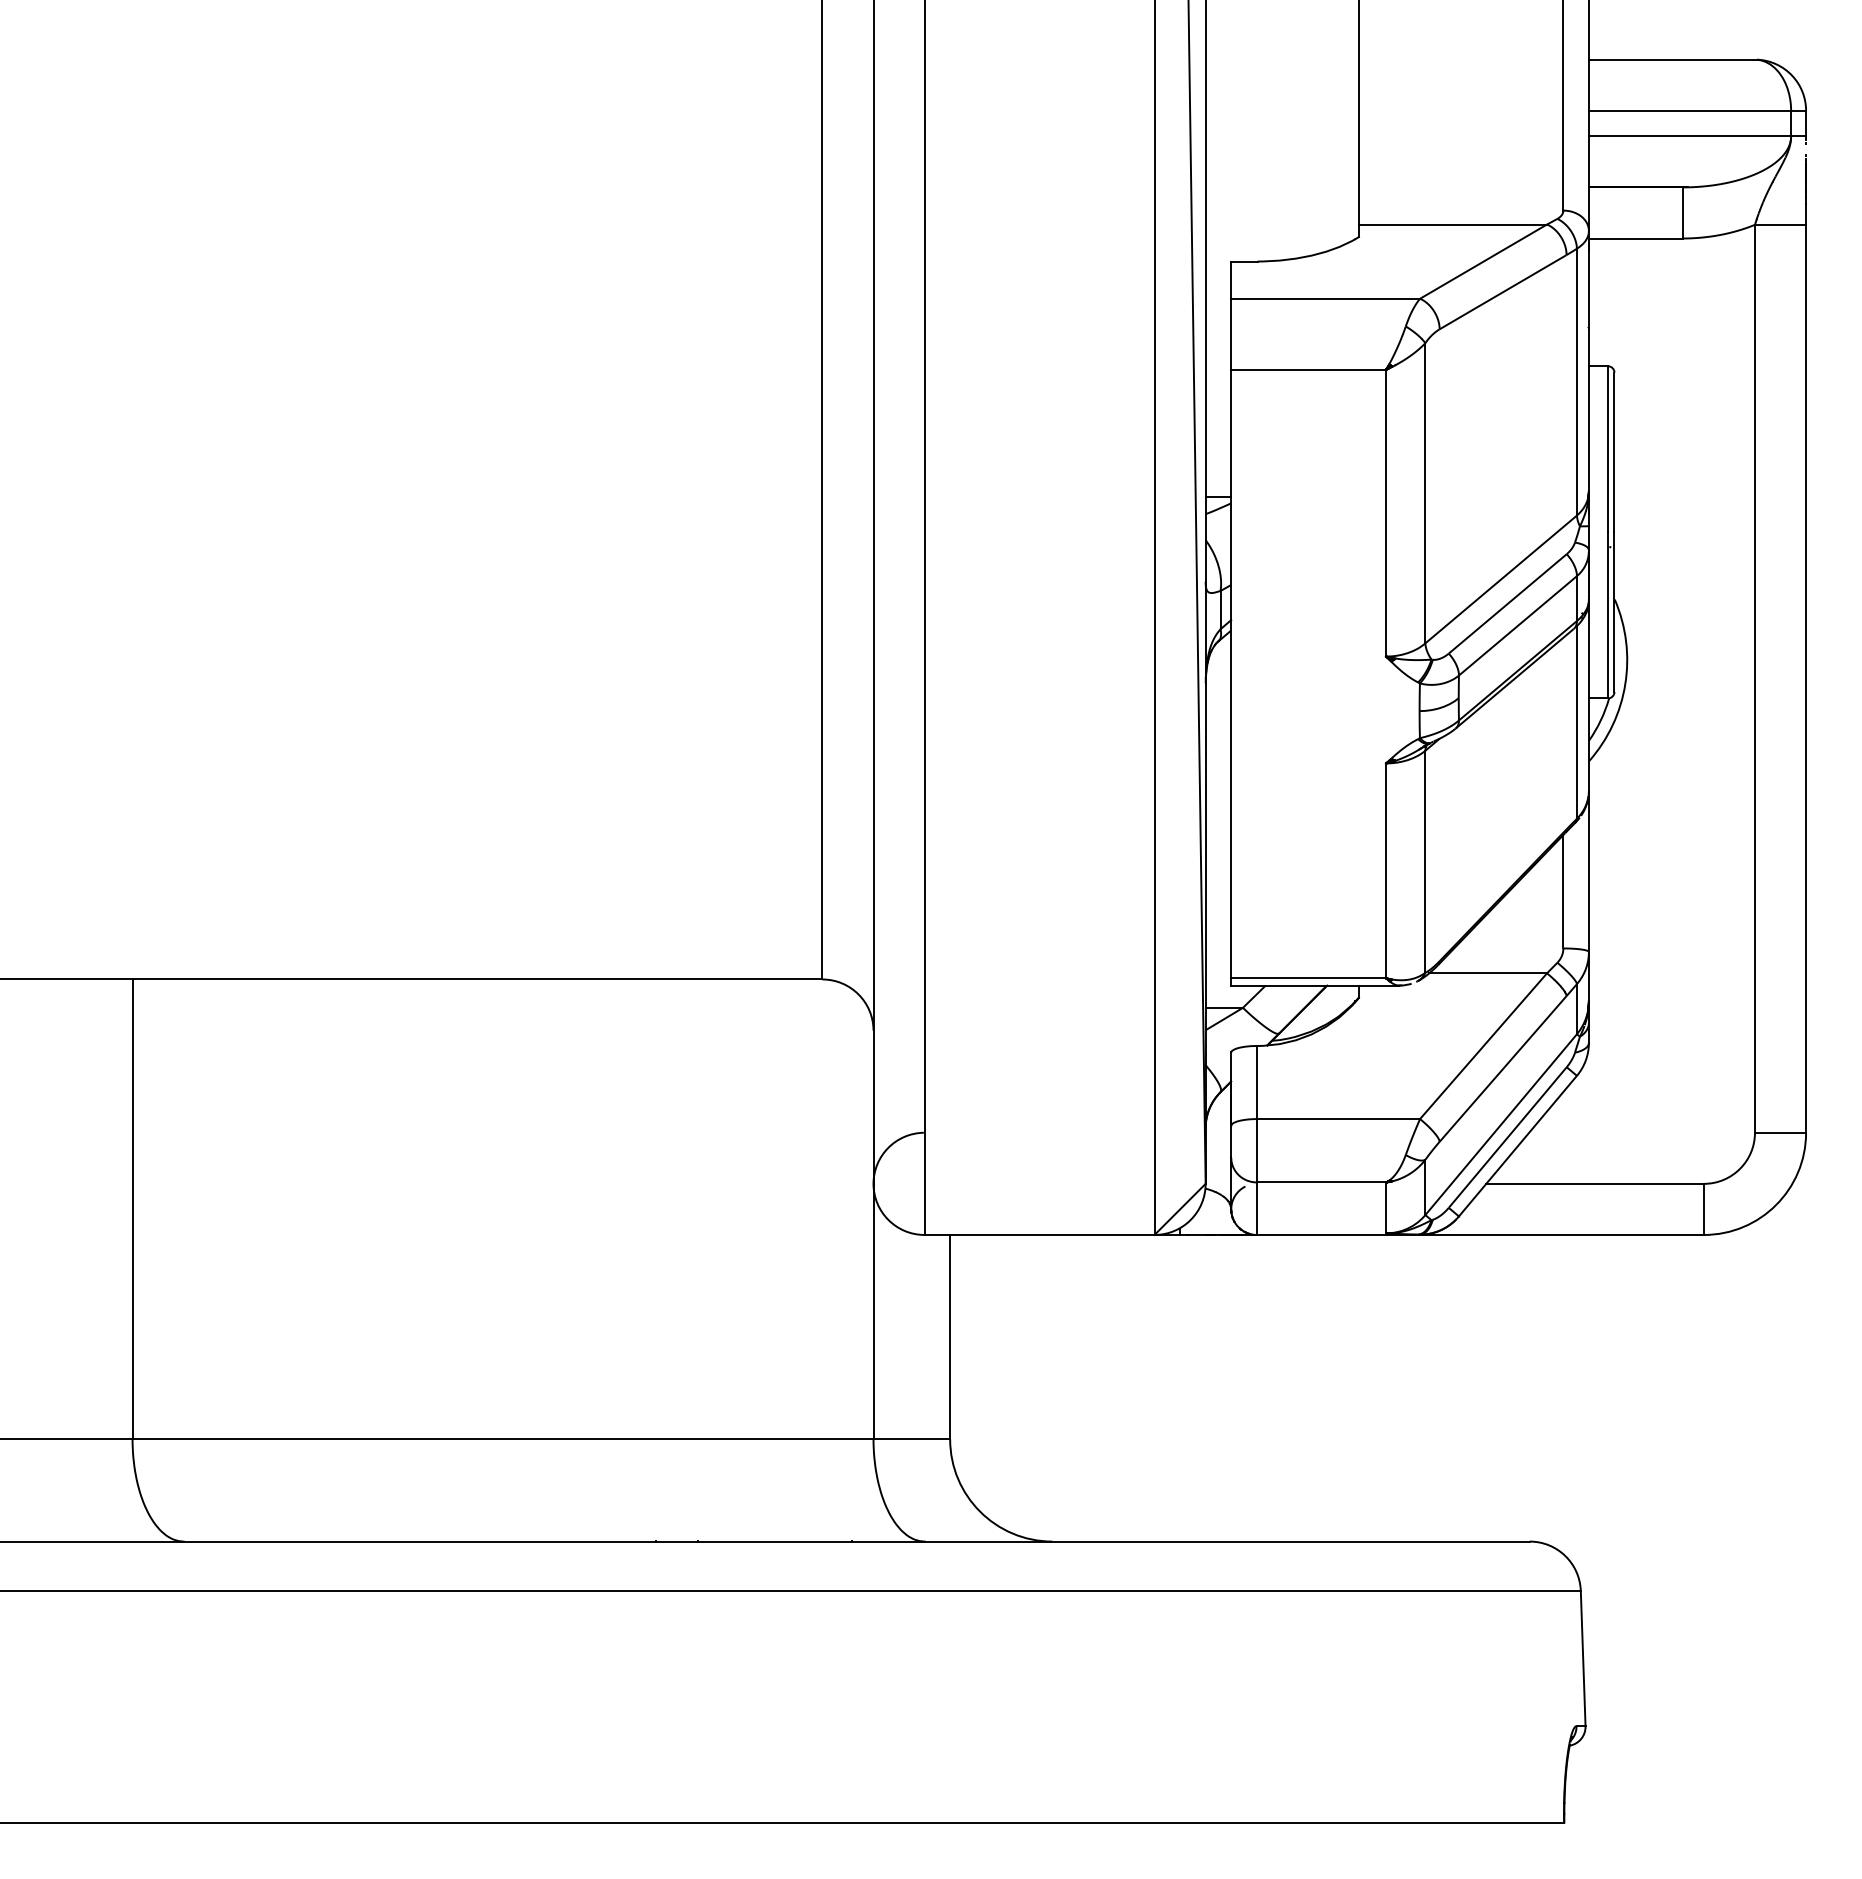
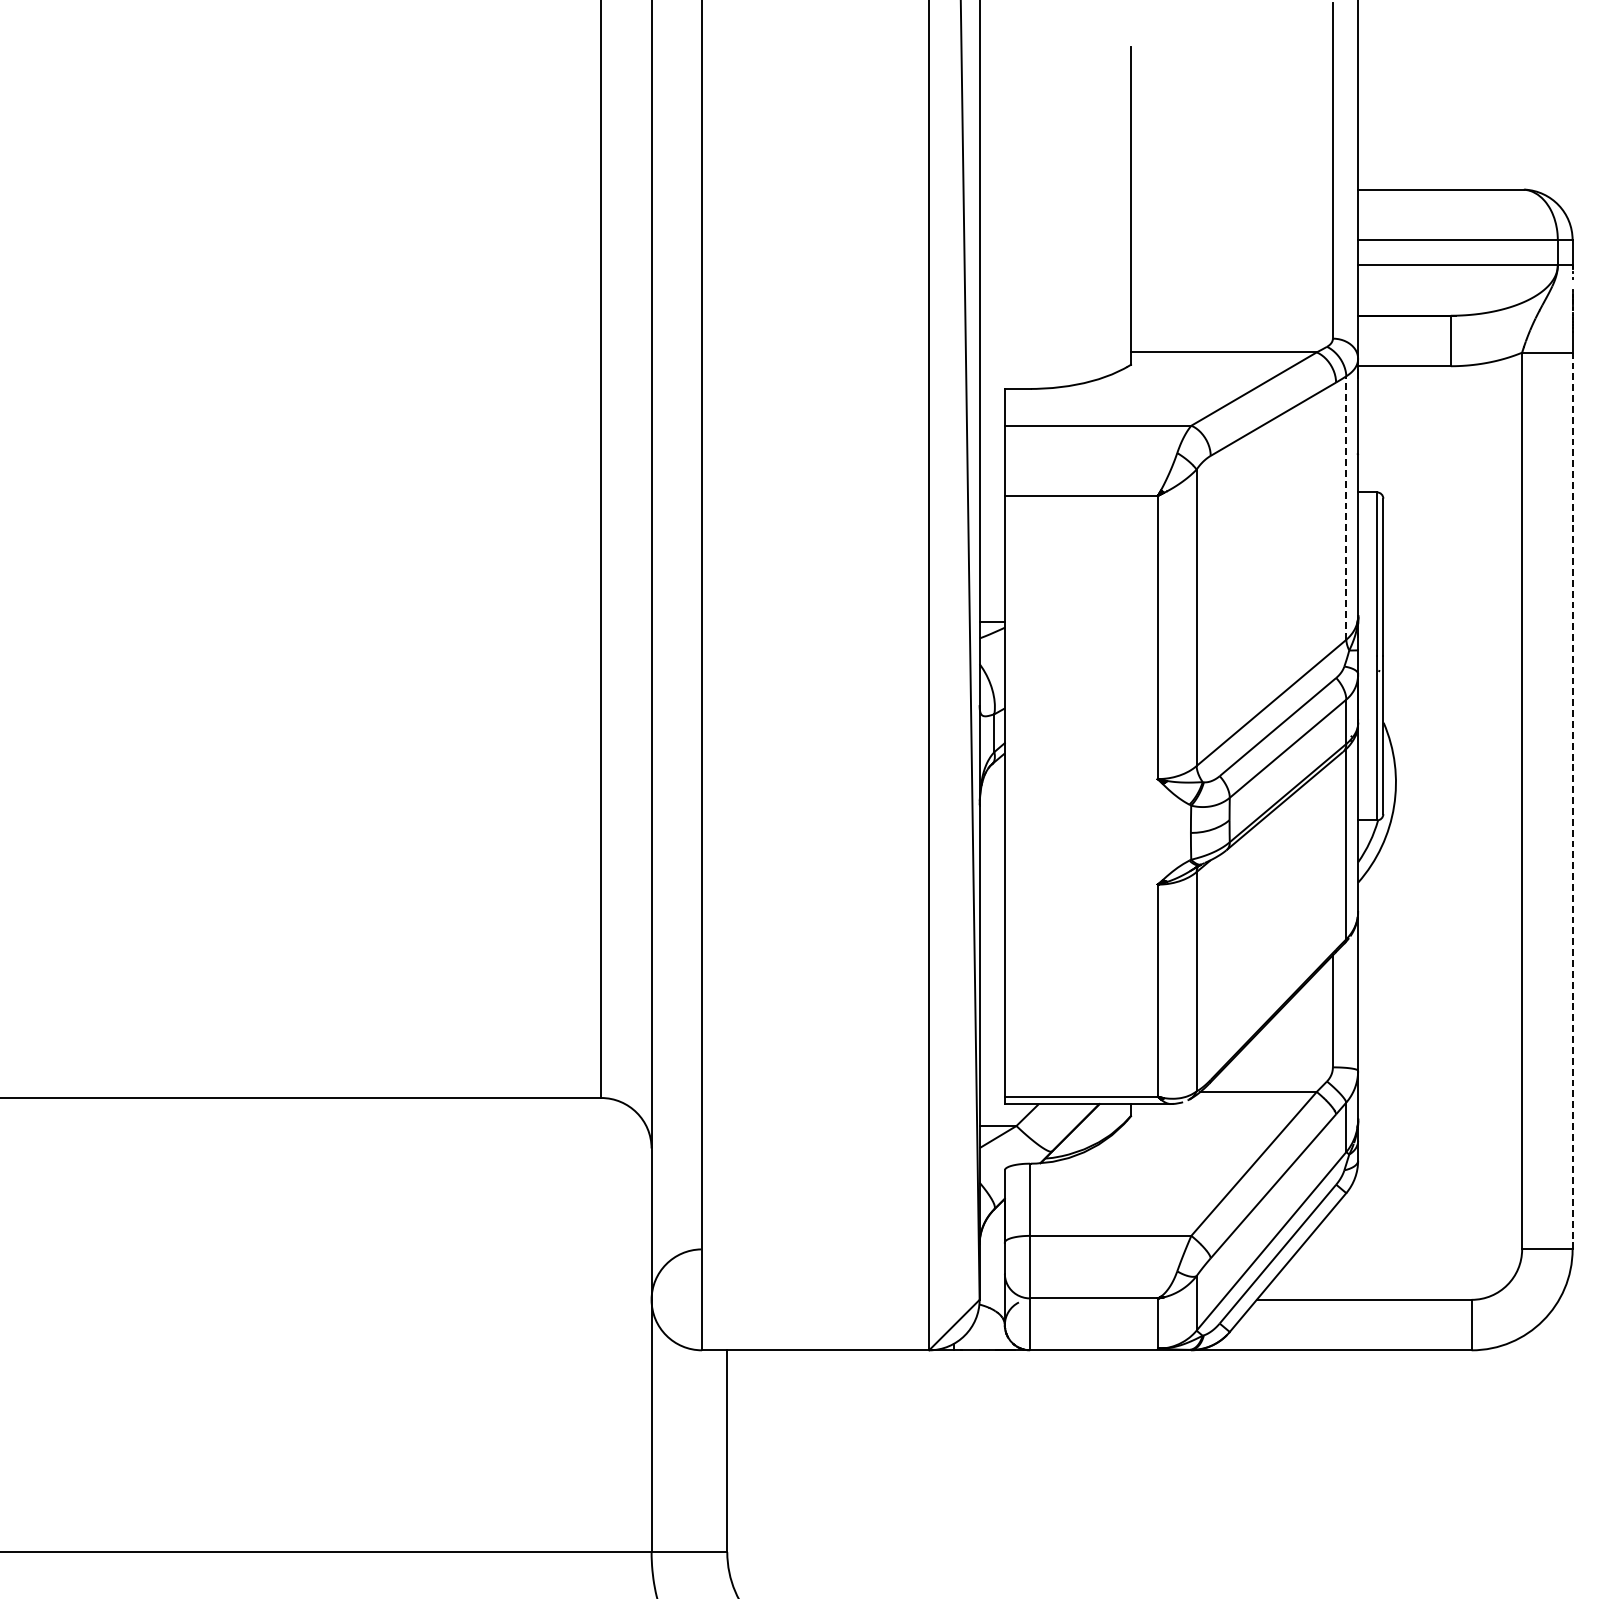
line: (1576, 381) -> (1345, 507), solid -> dashed
line: (1806, 678) -> (1573, 800), solid -> dashed

